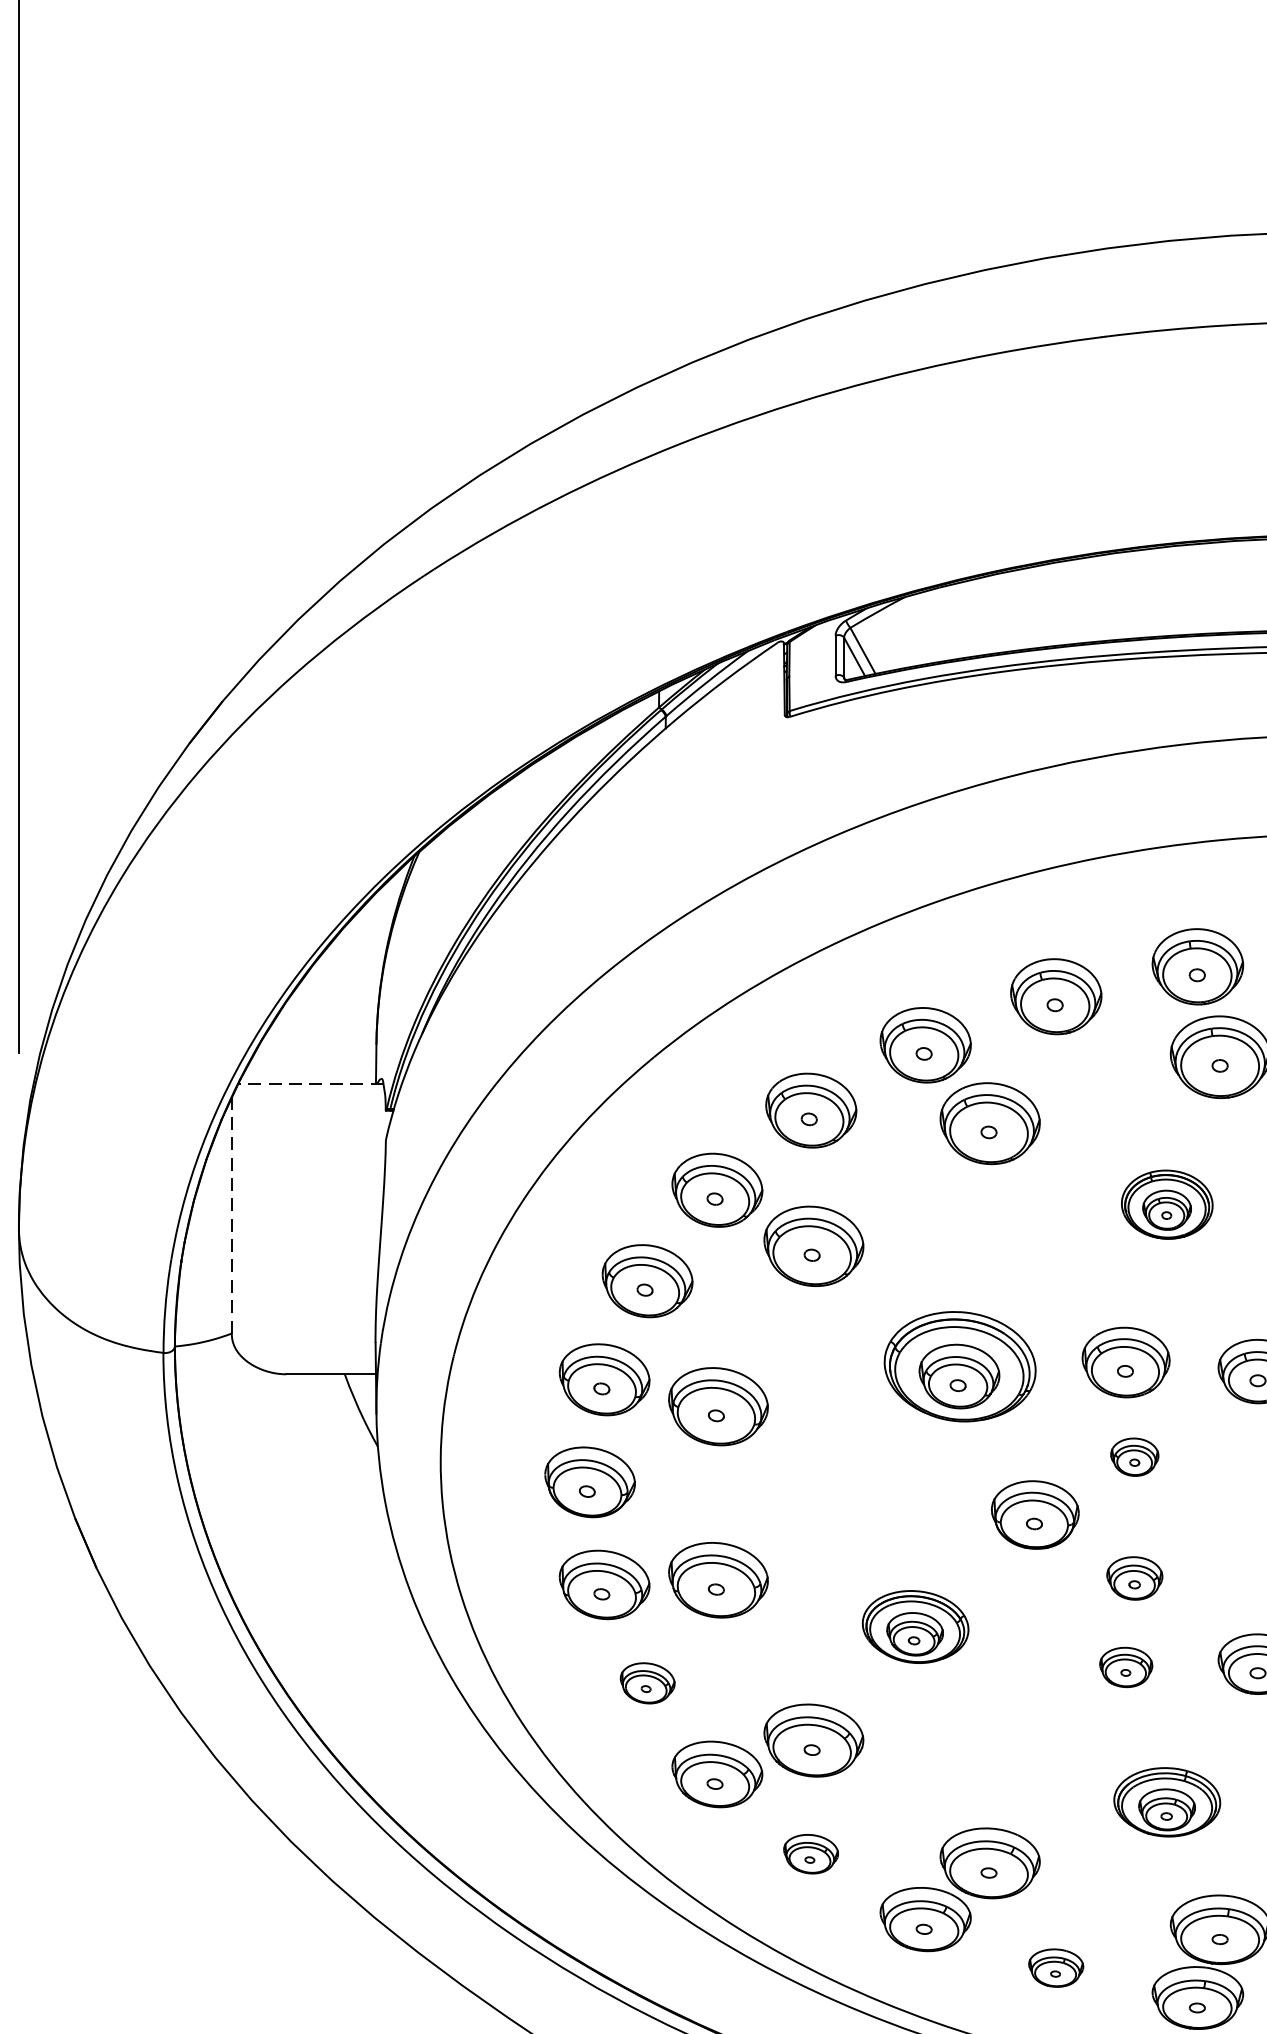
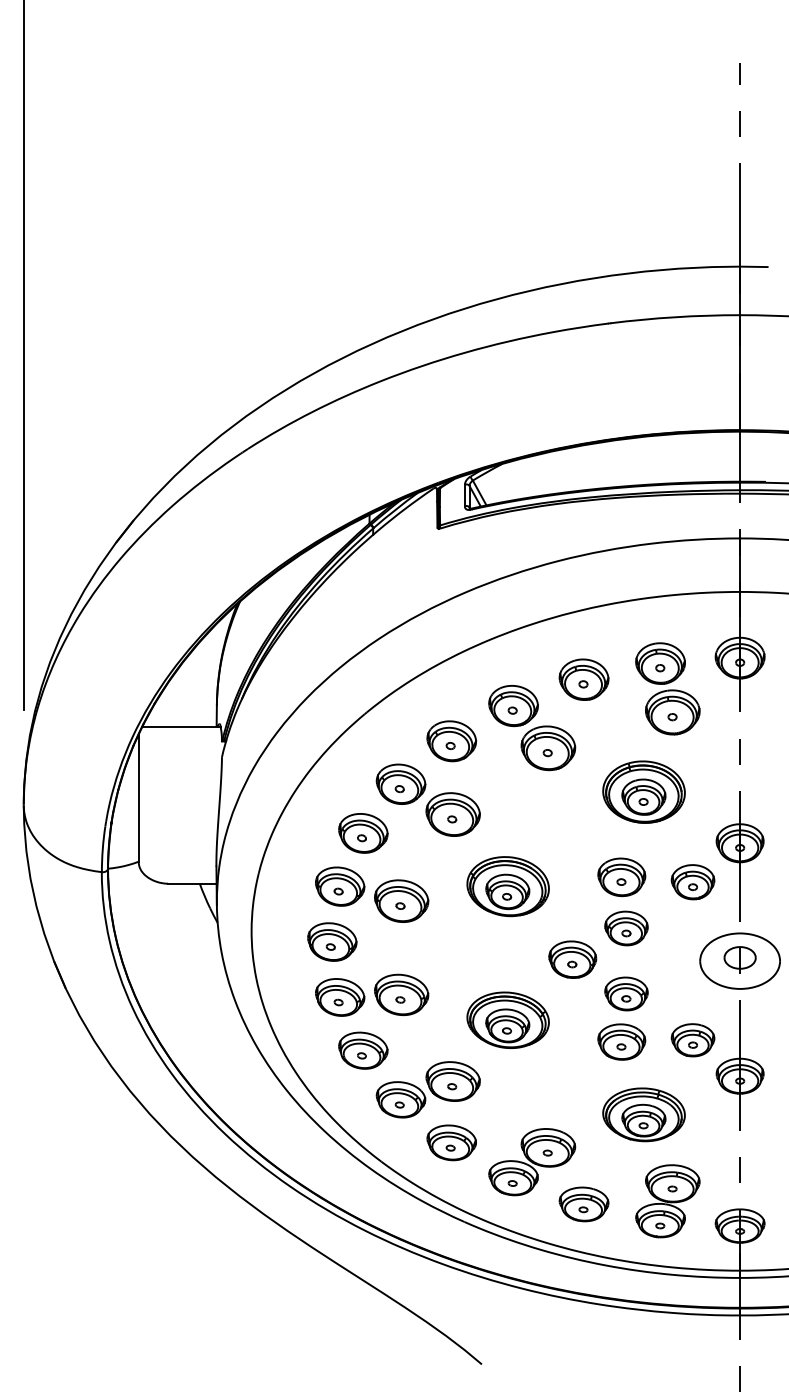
line: (310, 1083) -> (181, 726), dashed -> solid
part: (1166, 1203) -> (643, 791), size x1.67
line: (231, 1216) -> (138, 798), dashed -> solid
part: (958, 1366) -> (507, 886), moved
part: (1134, 1457) -> (626, 928), size x1.67
part: (1134, 1577) -> (626, 993), size x1.43
part: (914, 1625) -> (507, 1019), size x1.43
part: (1125, 1666) -> (621, 1041), size x1.67
part: (647, 1683) -> (363, 1050), size x1.67
part: (1166, 1801) -> (643, 1114), size x1.43
part: (810, 1853) -> (451, 1142), size x1.67
part: (1055, 1968) -> (583, 1204), size x1.67

